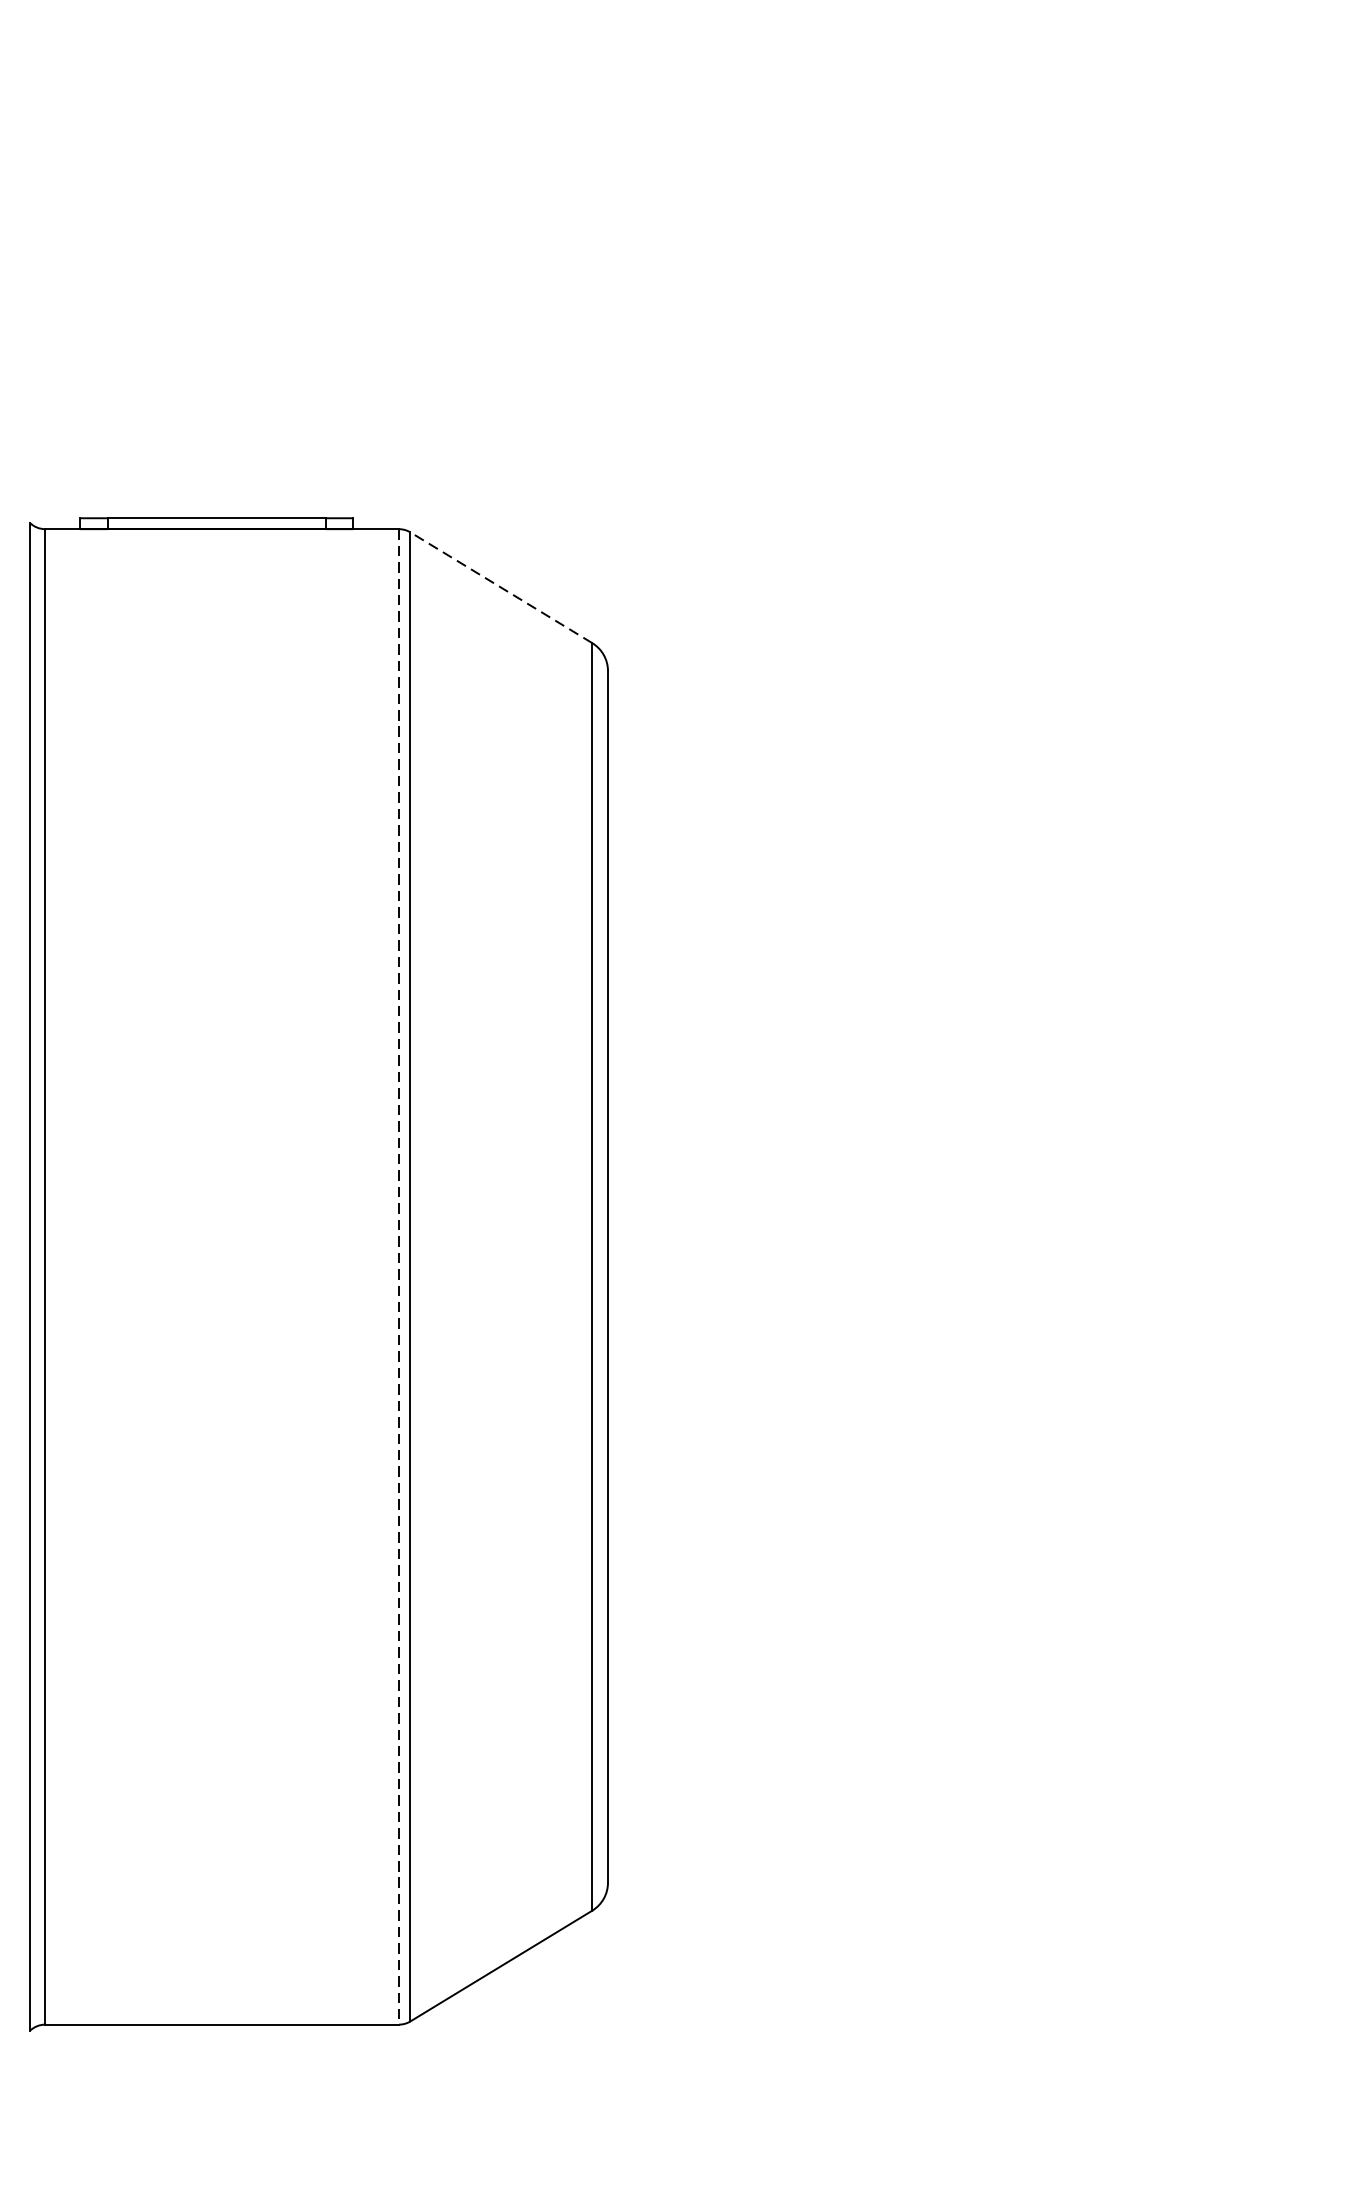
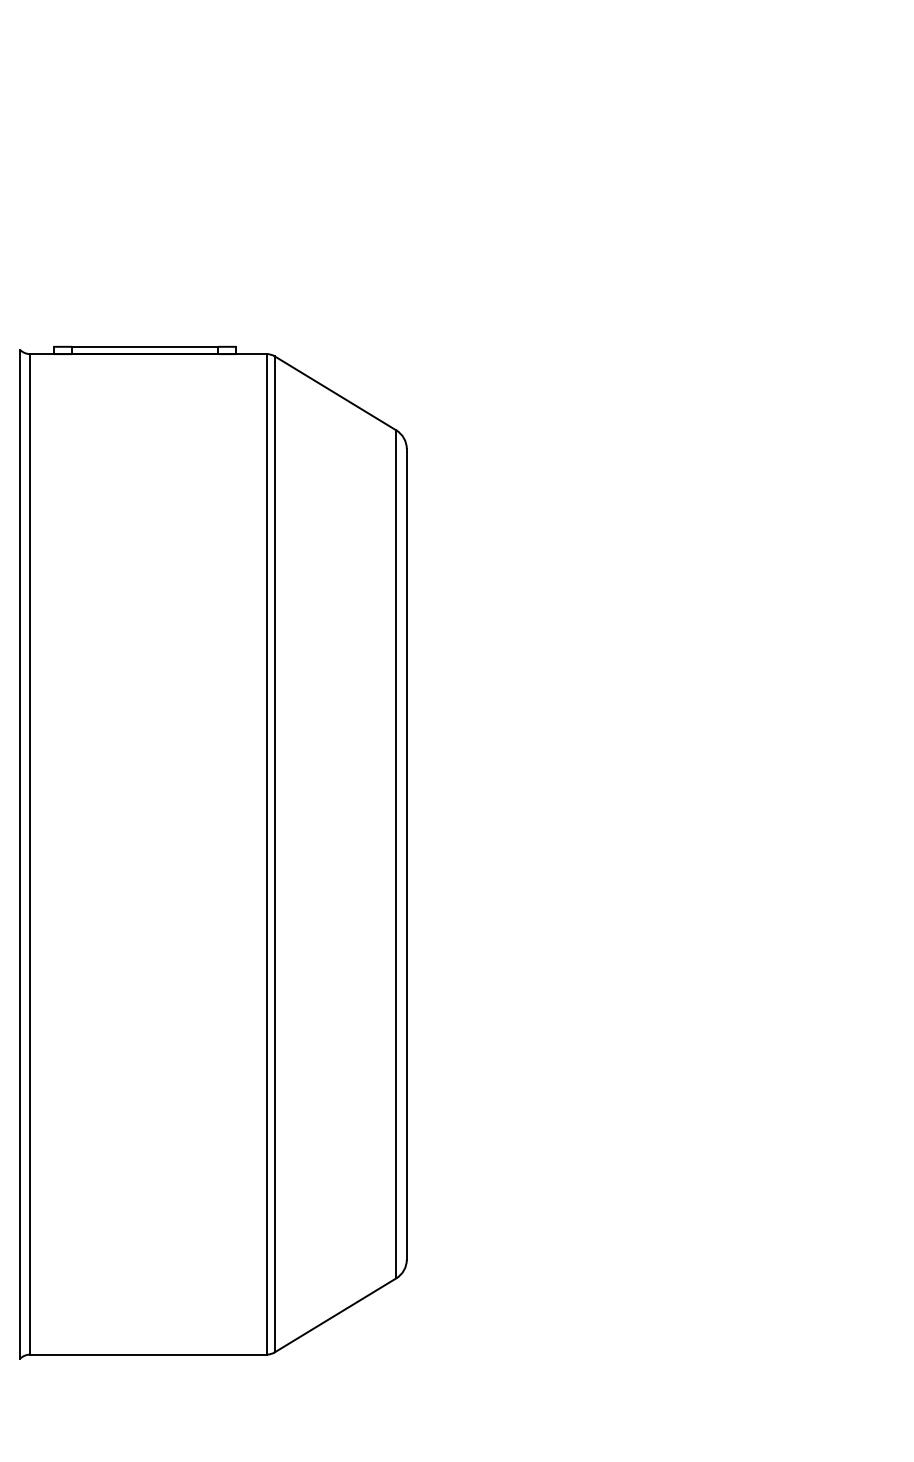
line: (501, 588) -> (335, 393), dashed -> solid
line: (399, 1277) -> (267, 854), dashed -> solid

